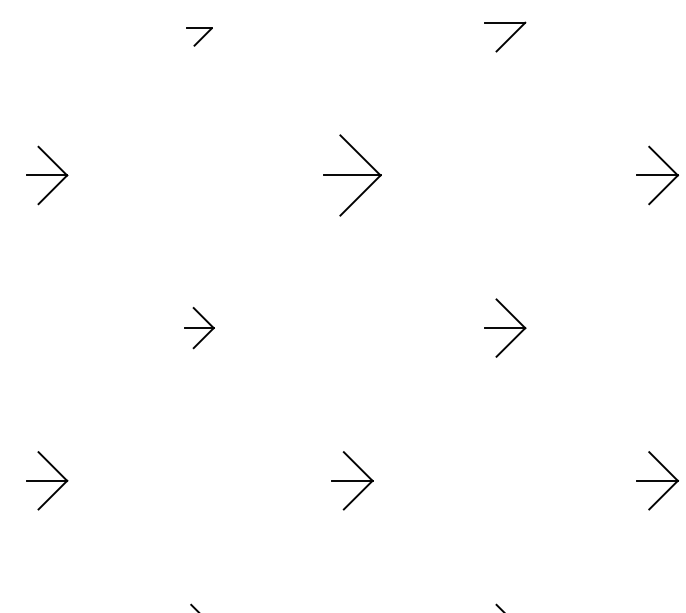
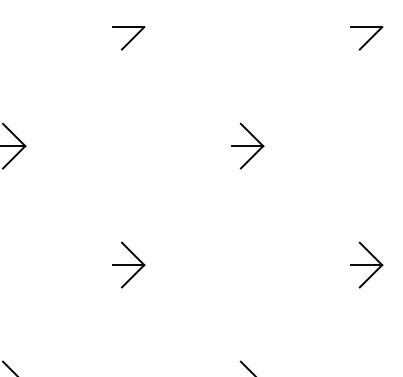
part: (199, 36) -> (128, 37), size x1.67
part: (352, 175) -> (247, 146), size x0.71
part: (199, 327) -> (128, 264), size x1.43

